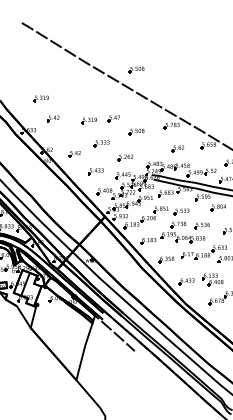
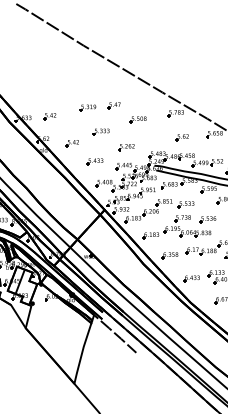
part: (136, 69) -> (138, 53), removed
part: (40, 98) -> (36, 84), removed
part: (53, 118) -> (49, 116), moved

